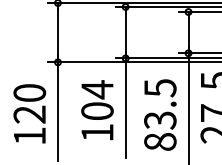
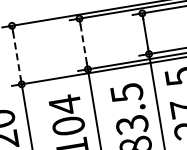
line: (57, 32) -> (16, 54), solid -> dashed
line: (125, 32) -> (83, 43), solid -> dashed

